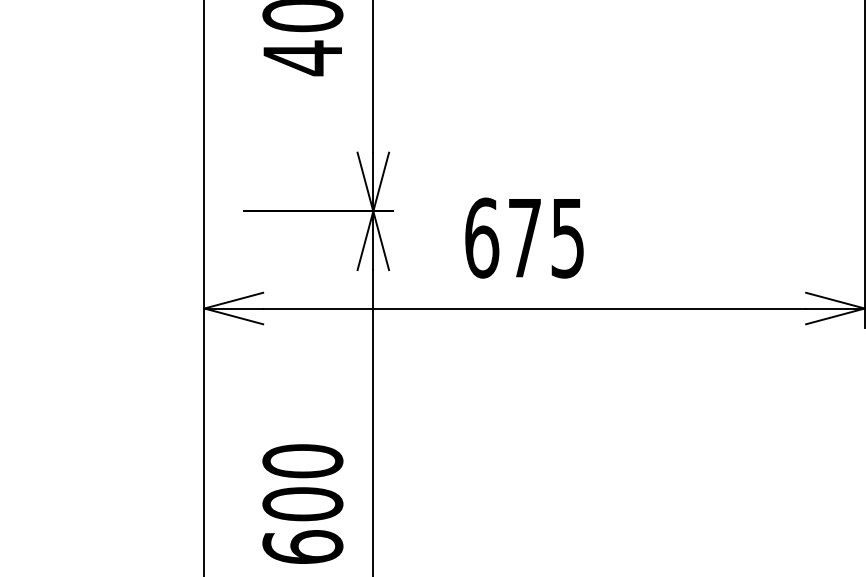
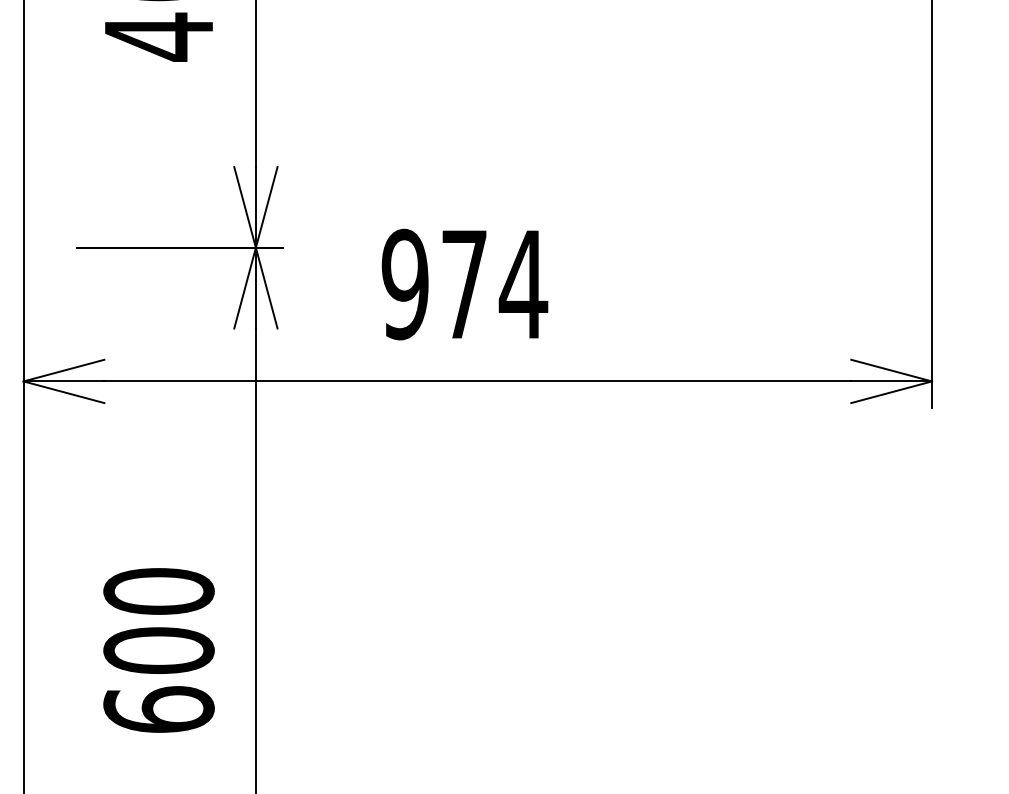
text: (524, 237) -> (463, 283), 675 -> 974

